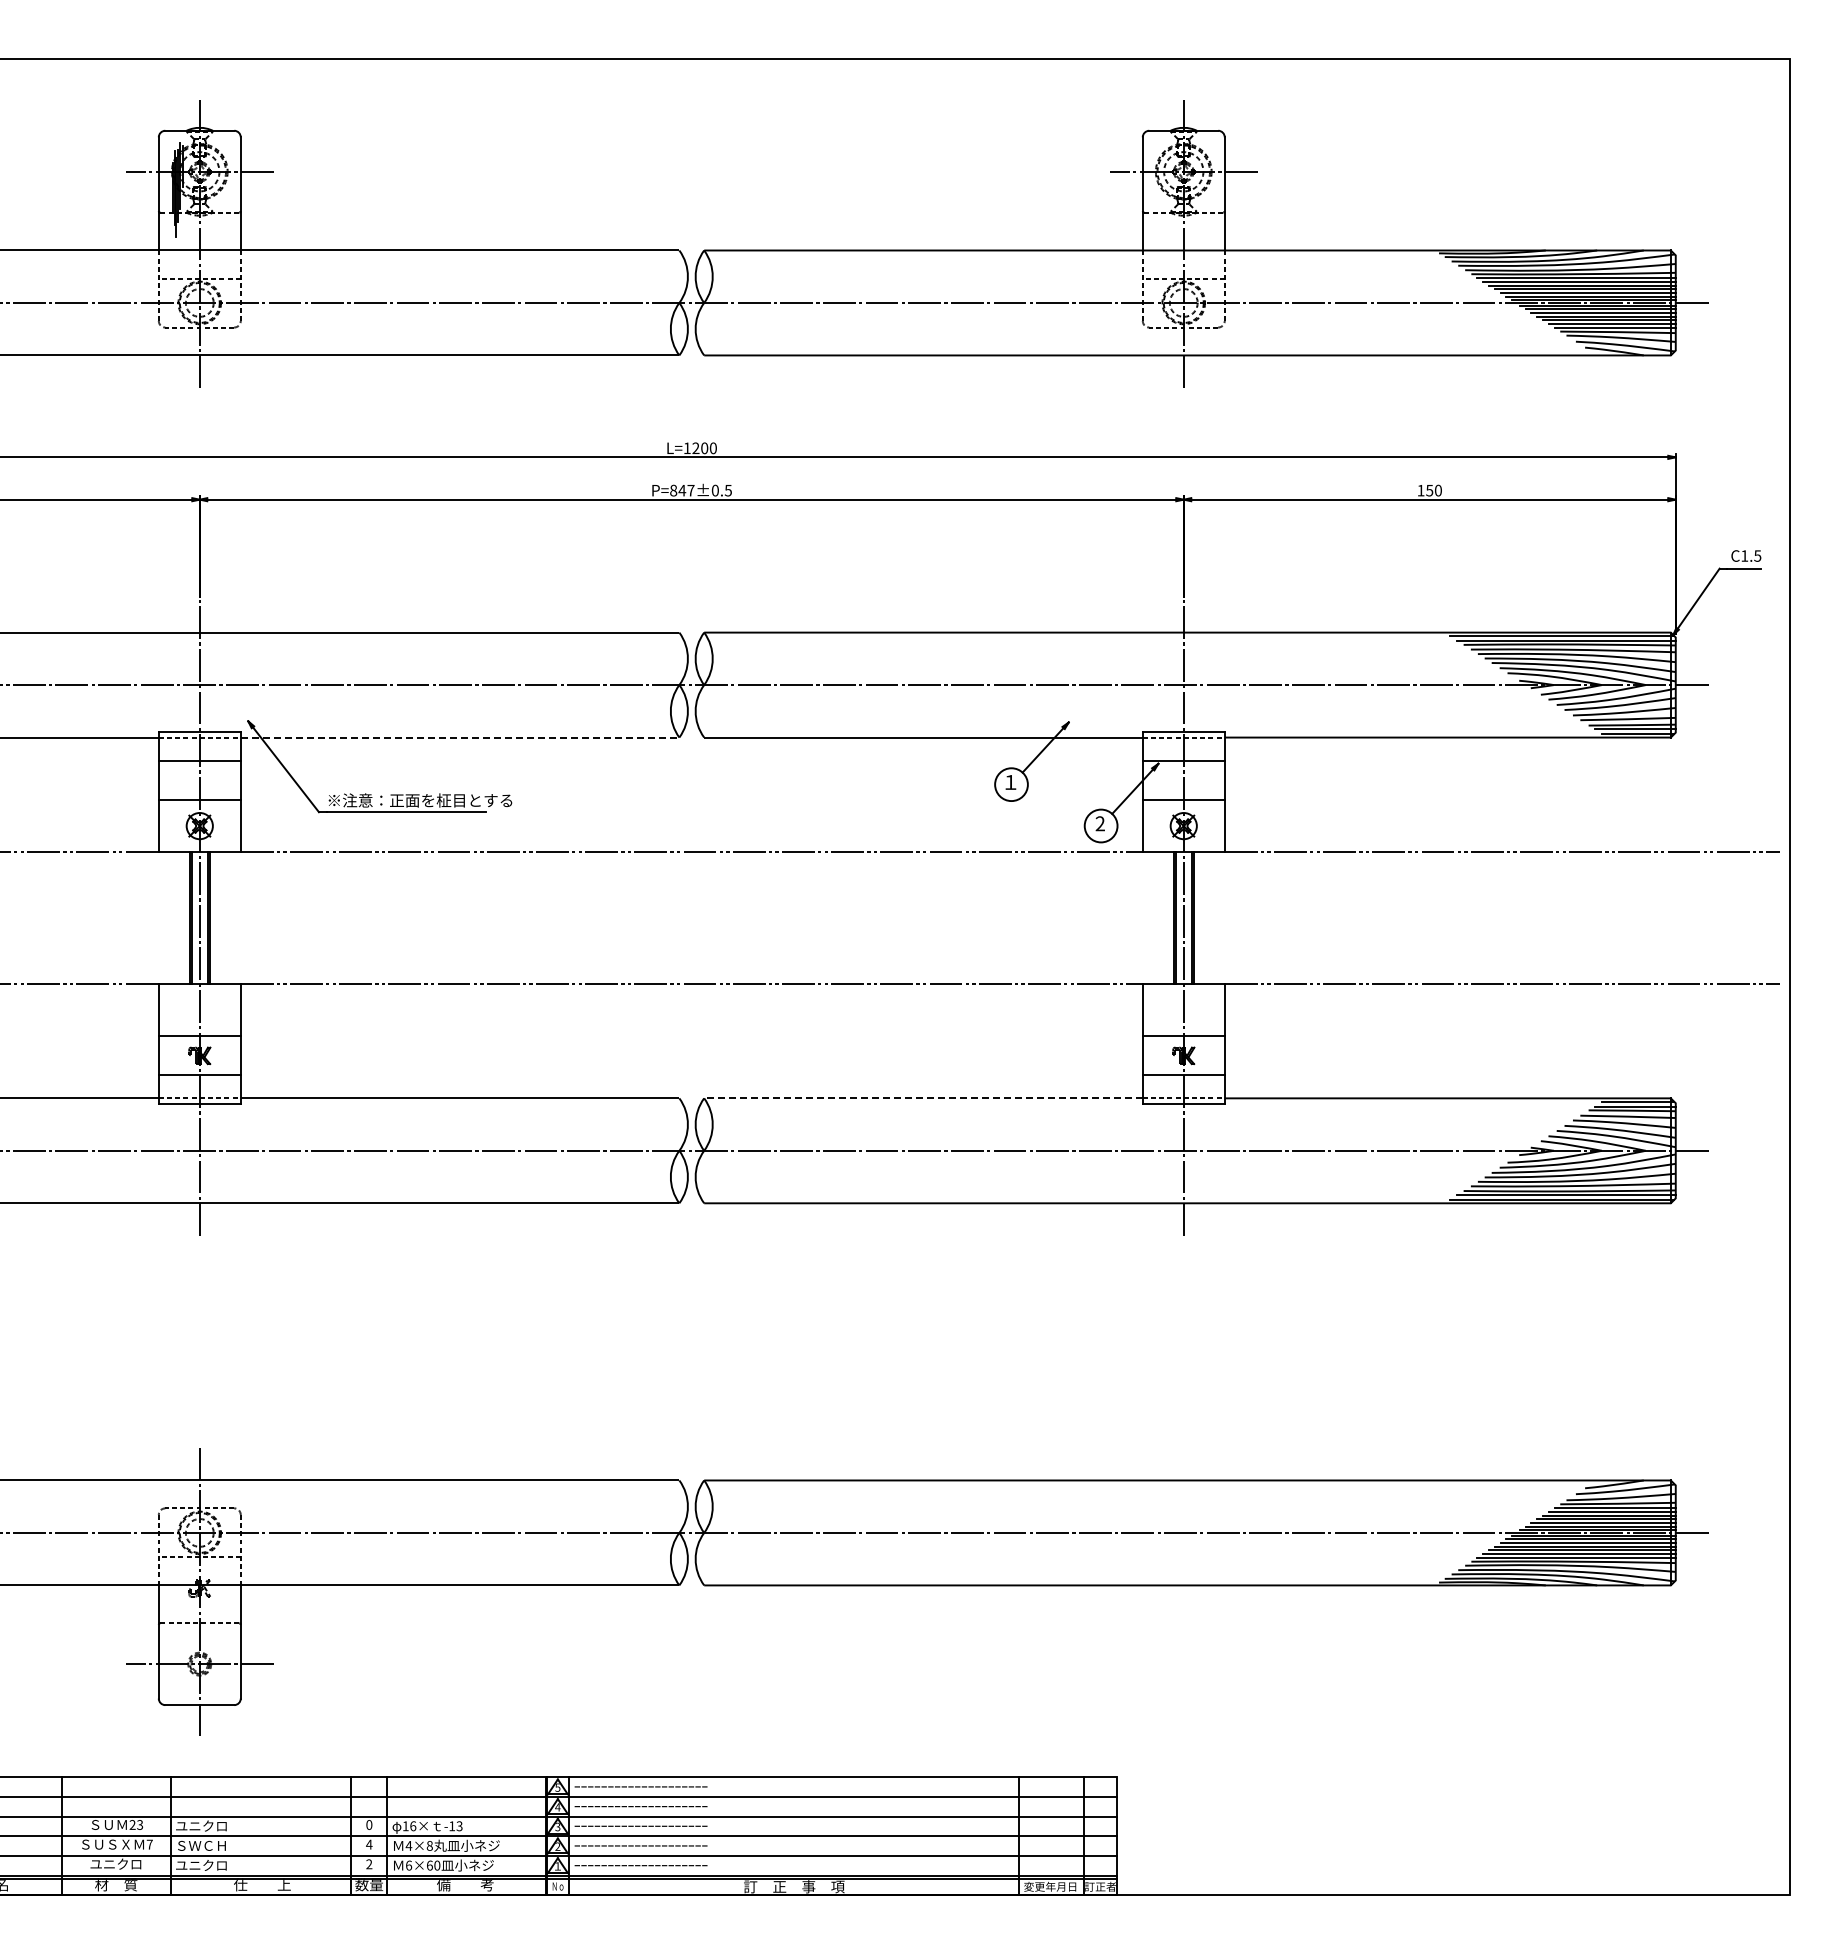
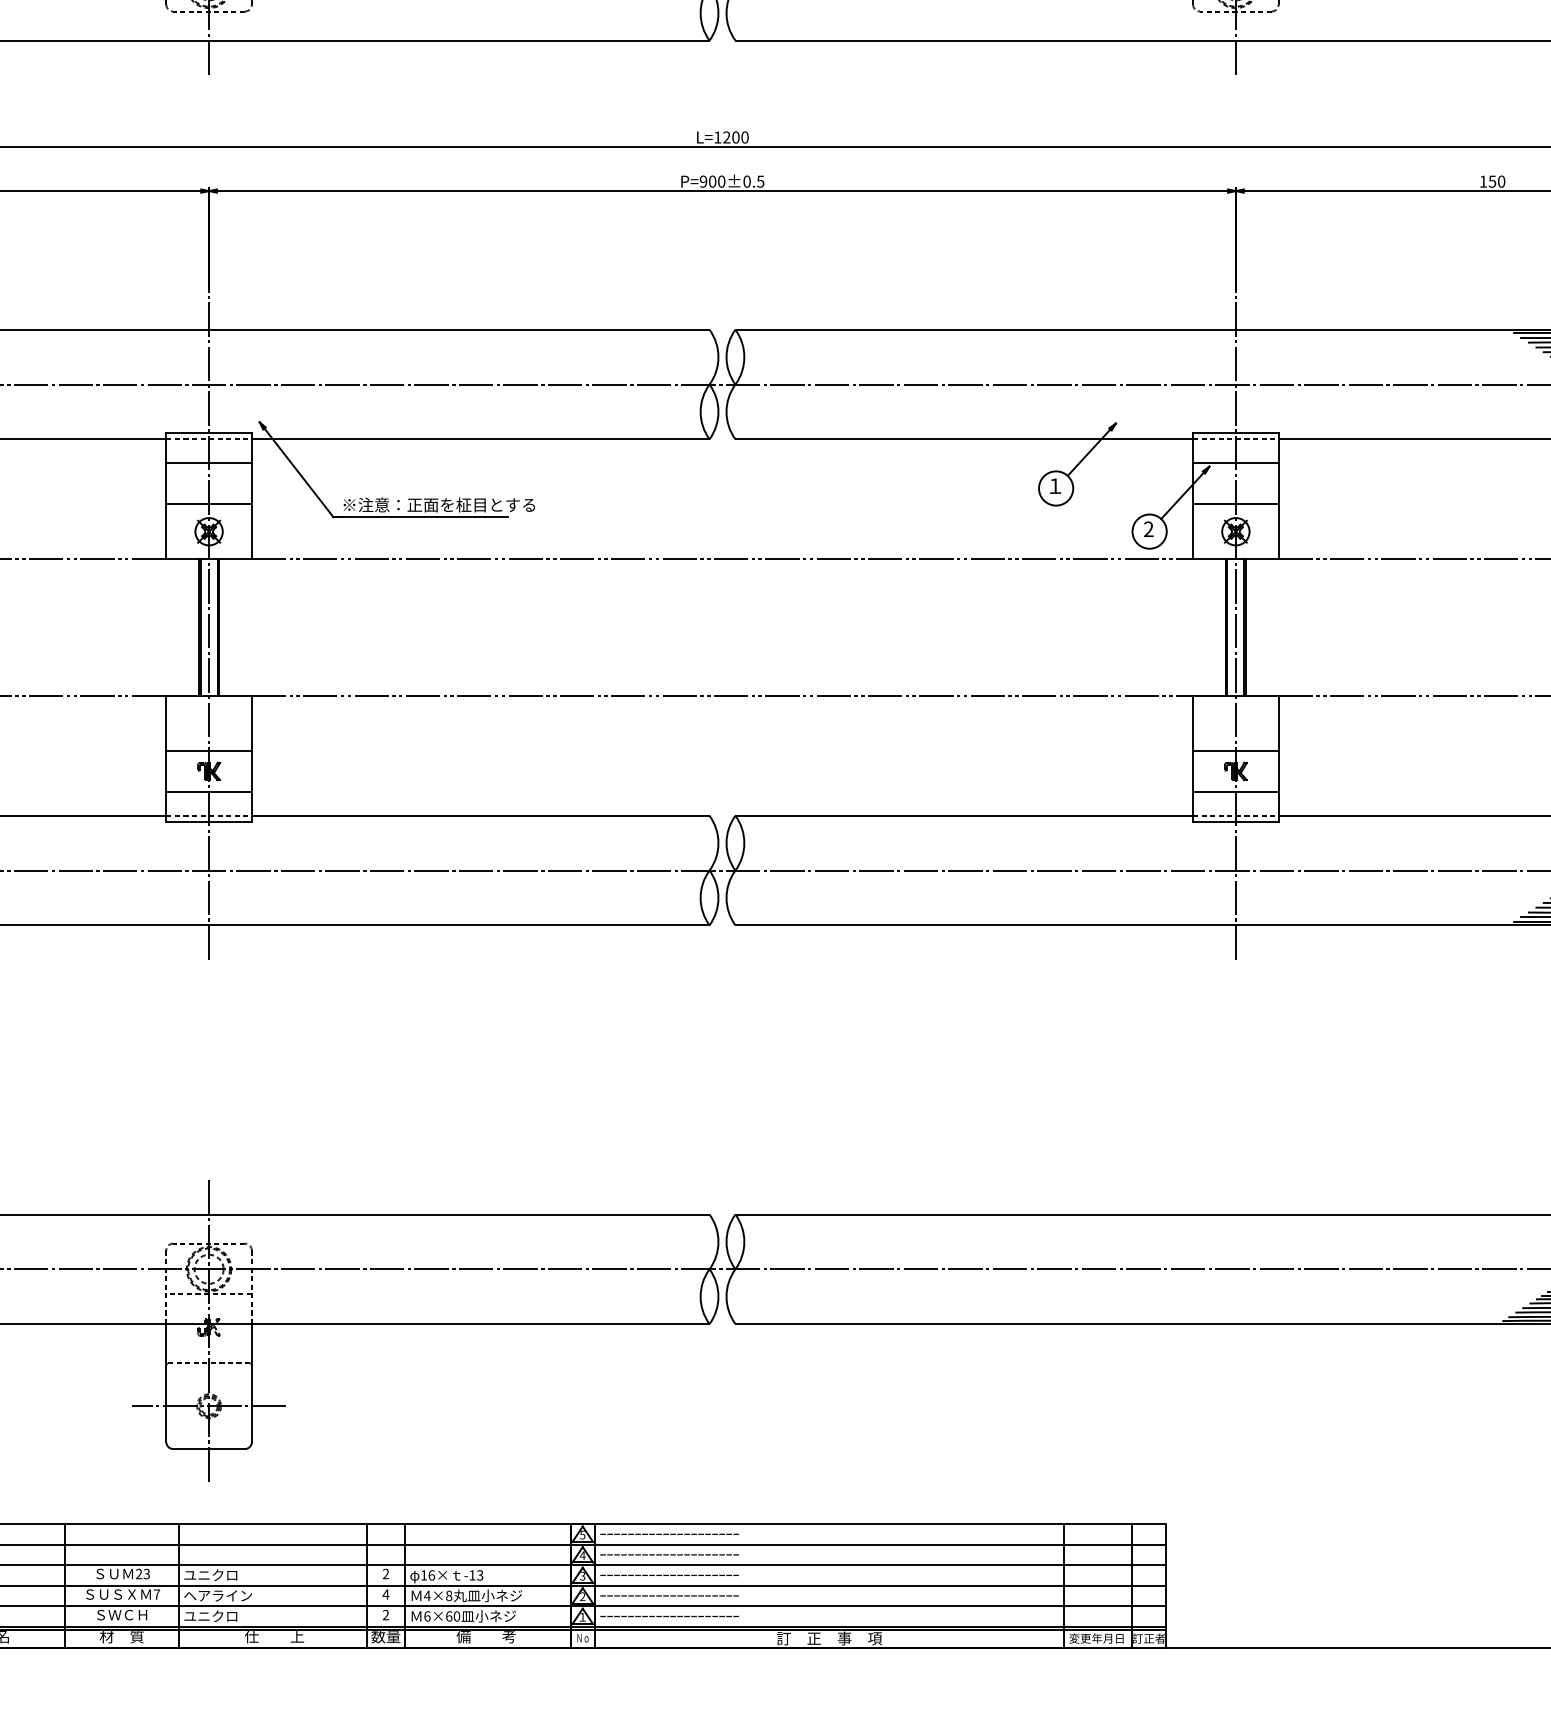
text: (682, 490) -> (712, 181), P=847±0.5 -> P=900±0.5
line: (460, 737) -> (481, 439), dashed -> solid
line: (922, 1098) -> (963, 815), dashed -> solid
text: (369, 1824) -> (386, 1573), 0 -> 2
text: (208, 1845) -> (218, 1595), ＳＷＣＨ -> ヘアライン
text: (115, 1863) -> (121, 1614), ユニクロ -> ＳＷＣＨ

